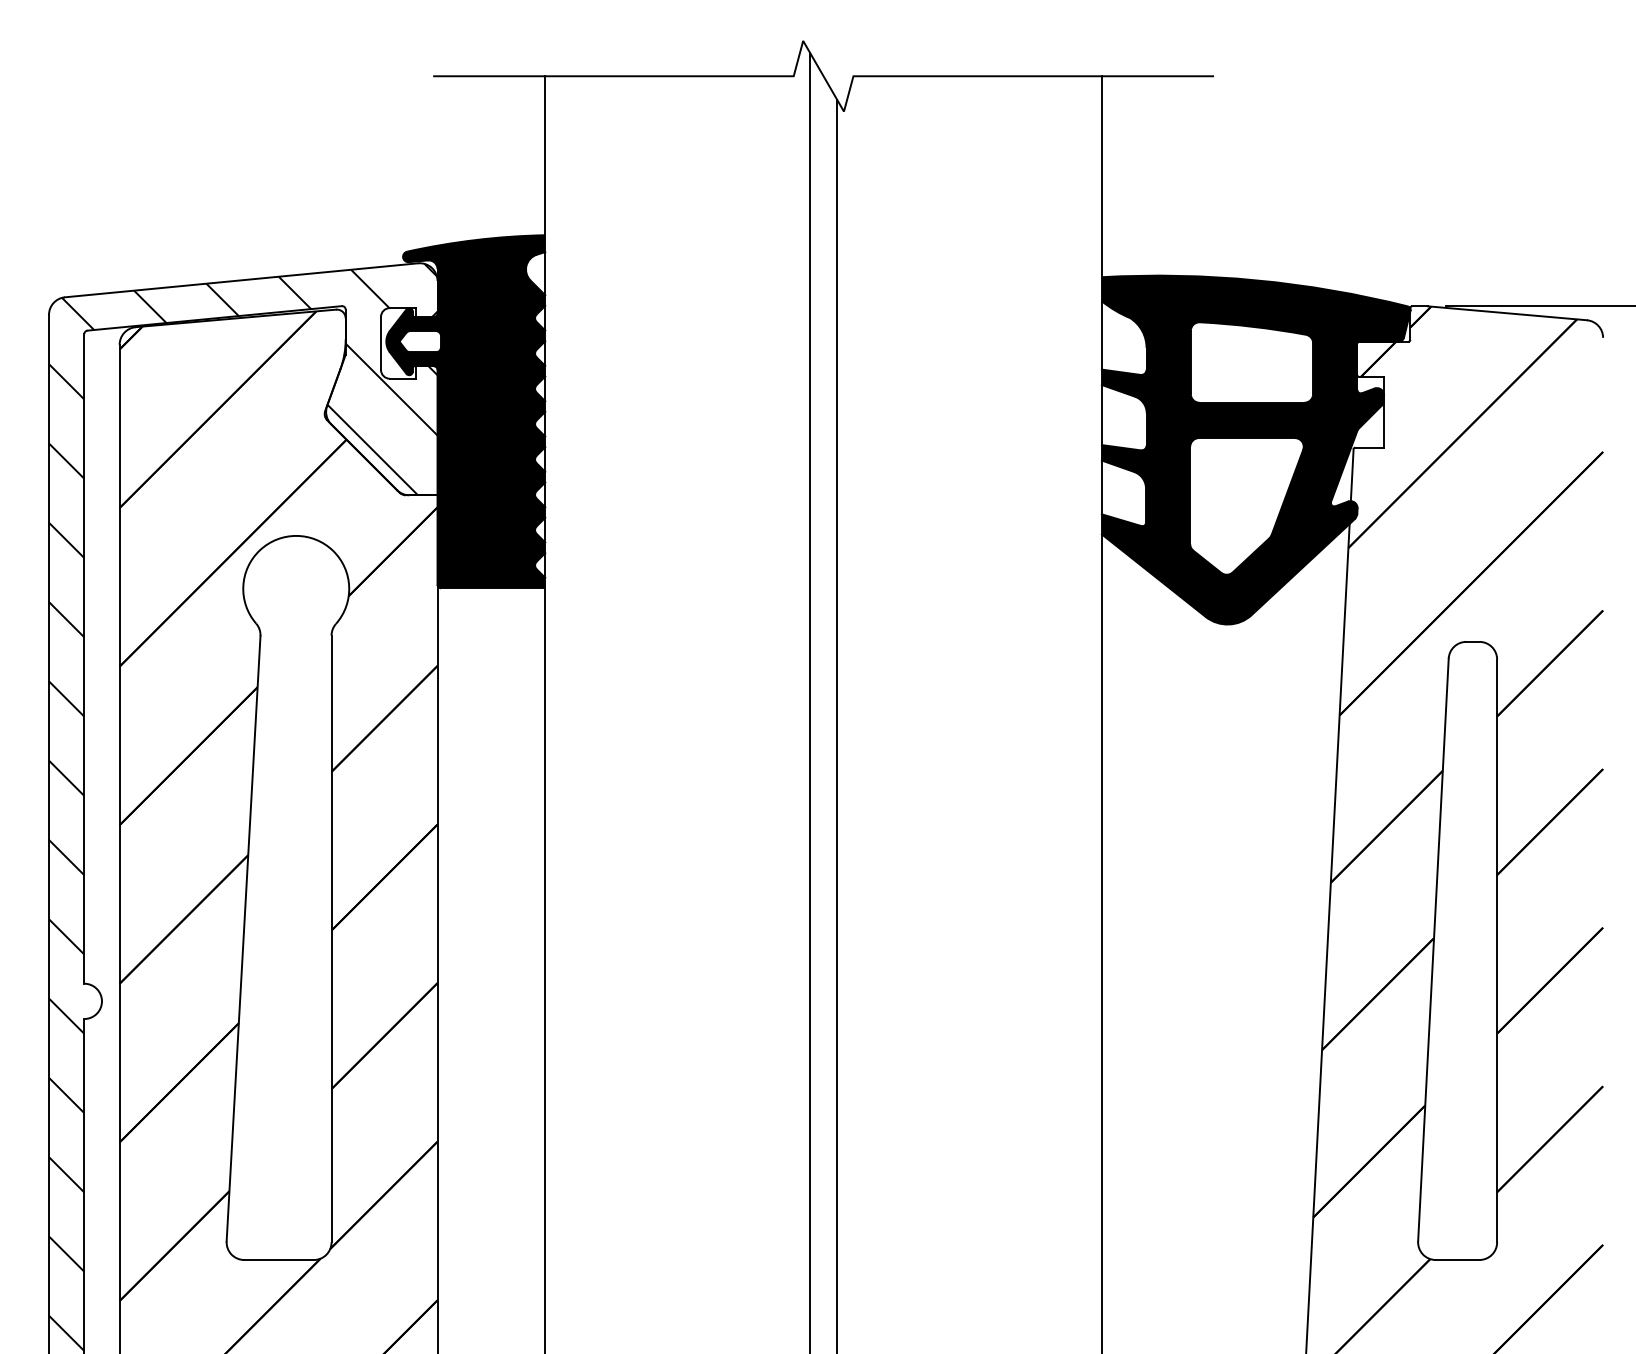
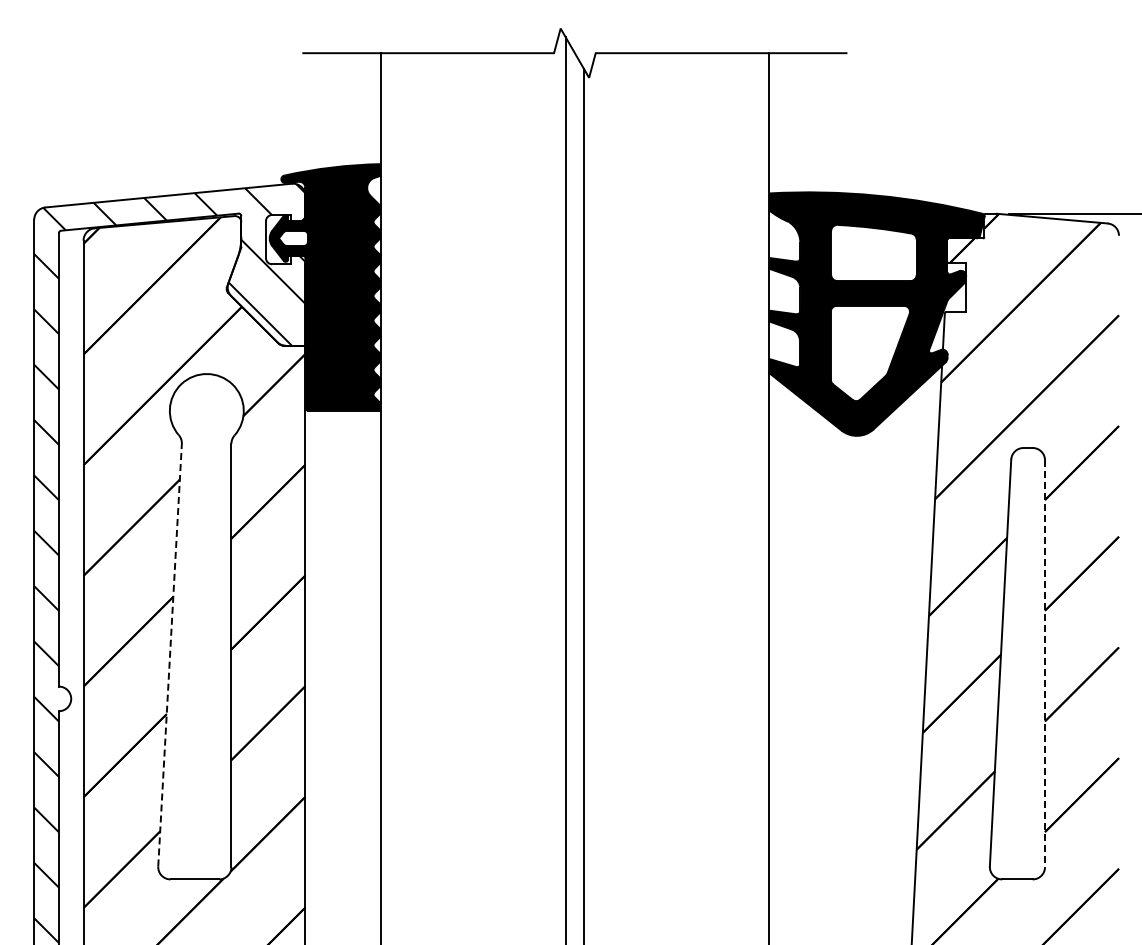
line: (244, 939) -> (170, 655), solid -> dashed
line: (1497, 952) -> (1045, 664), solid -> dashed

